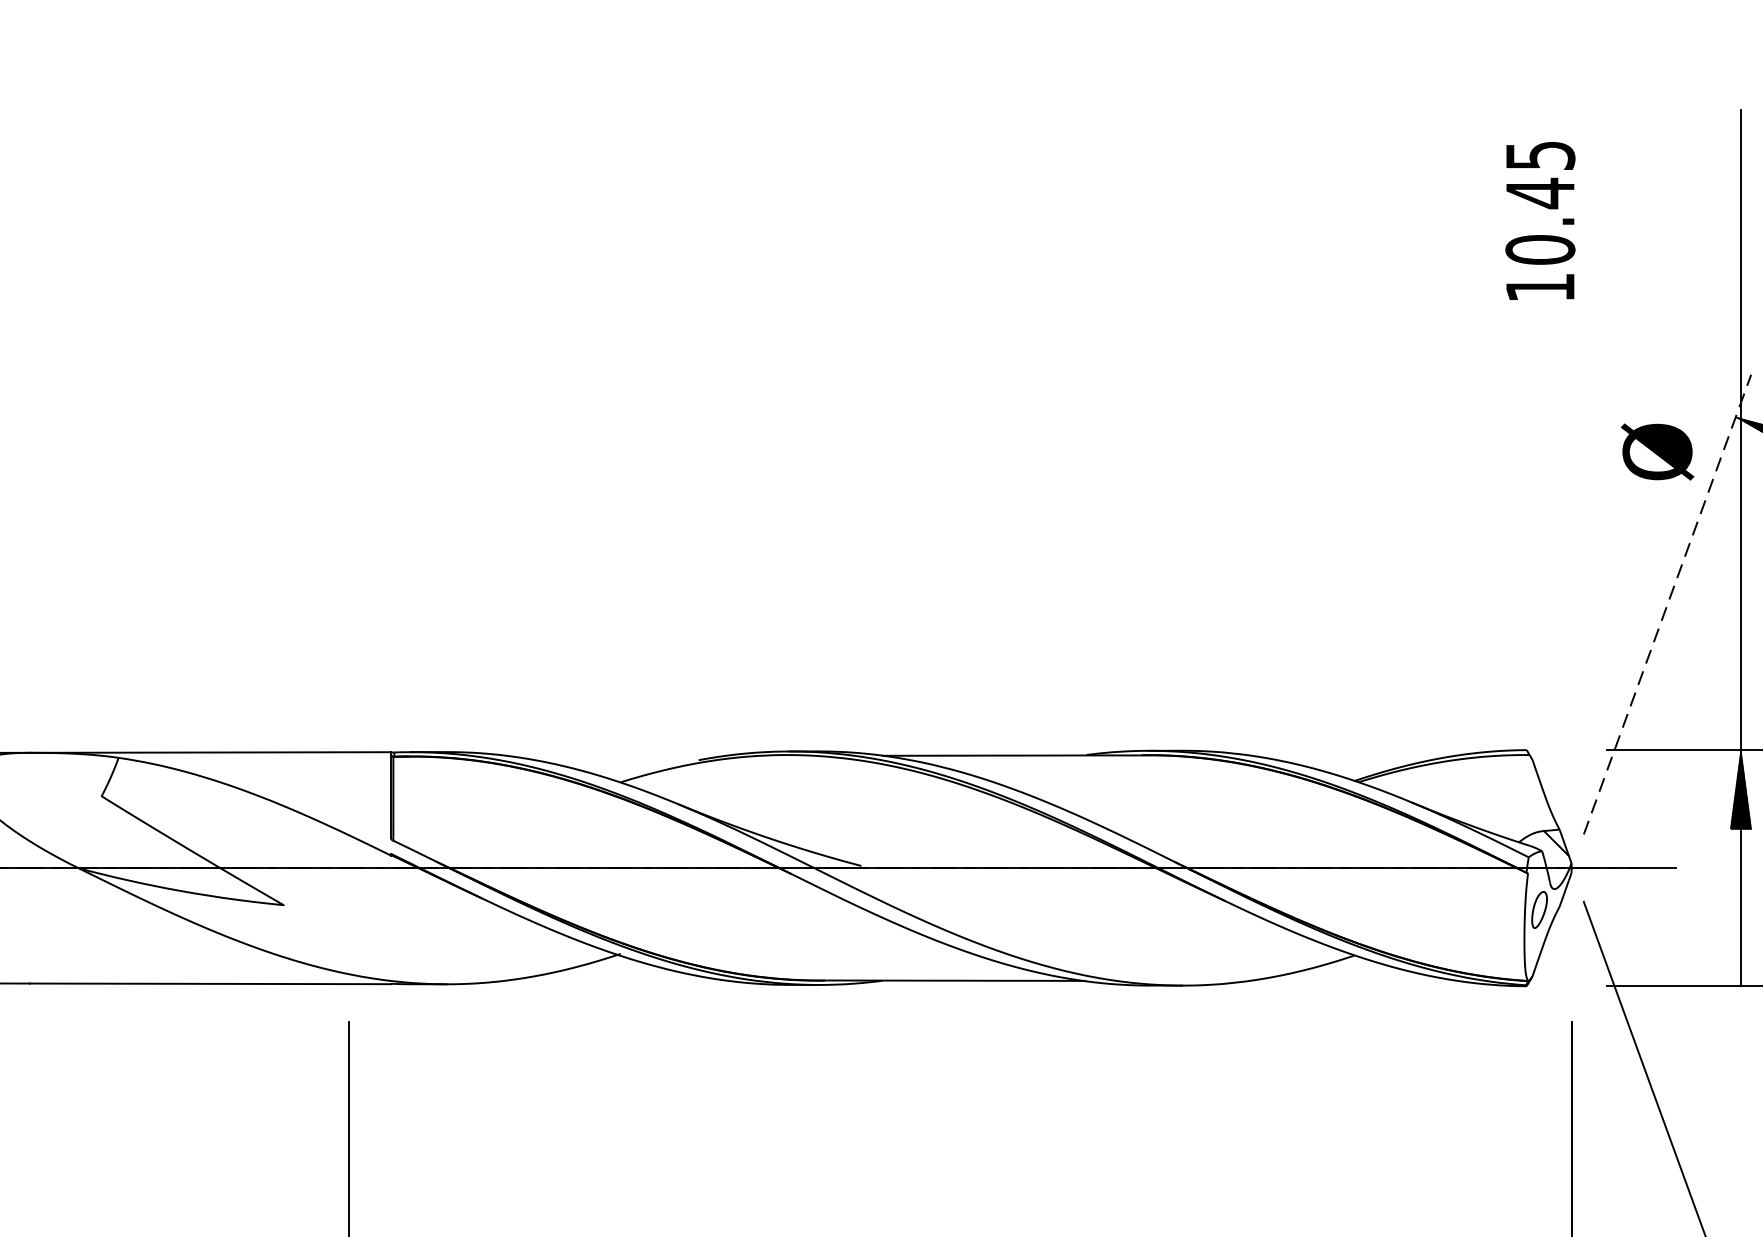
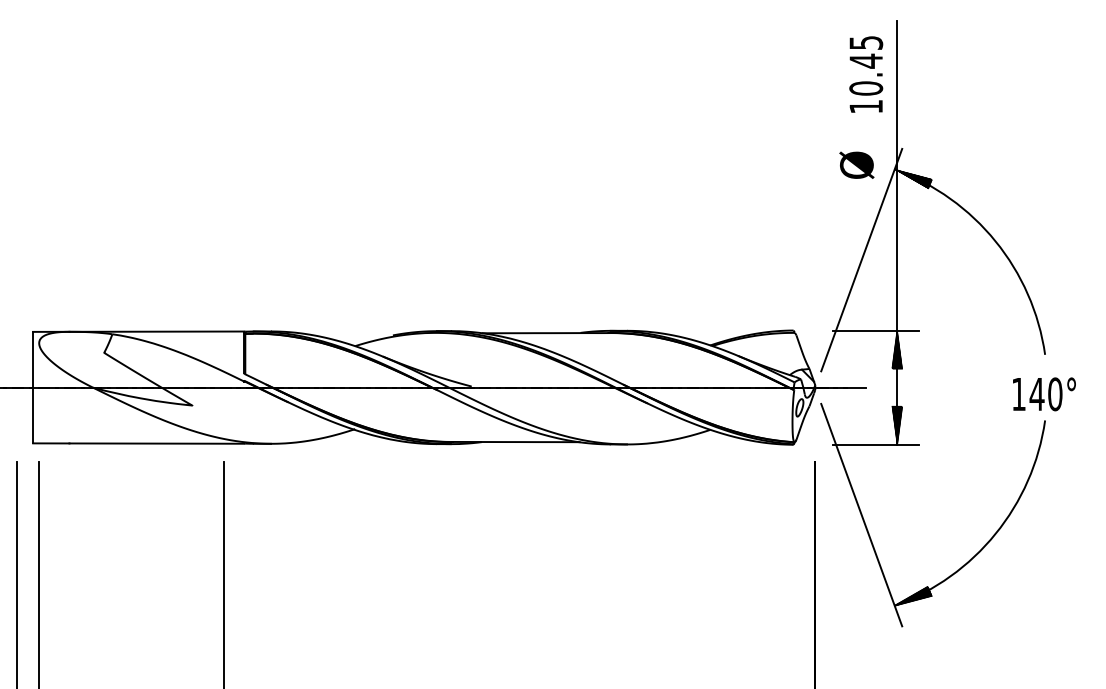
text: (1540, 220) -> (866, 74), moved
text: (1656, 450) -> (856, 164), moved
line: (1667, 603) -> (861, 259), dashed -> solid
hatch: (1741, 946) -> (897, 425), added

